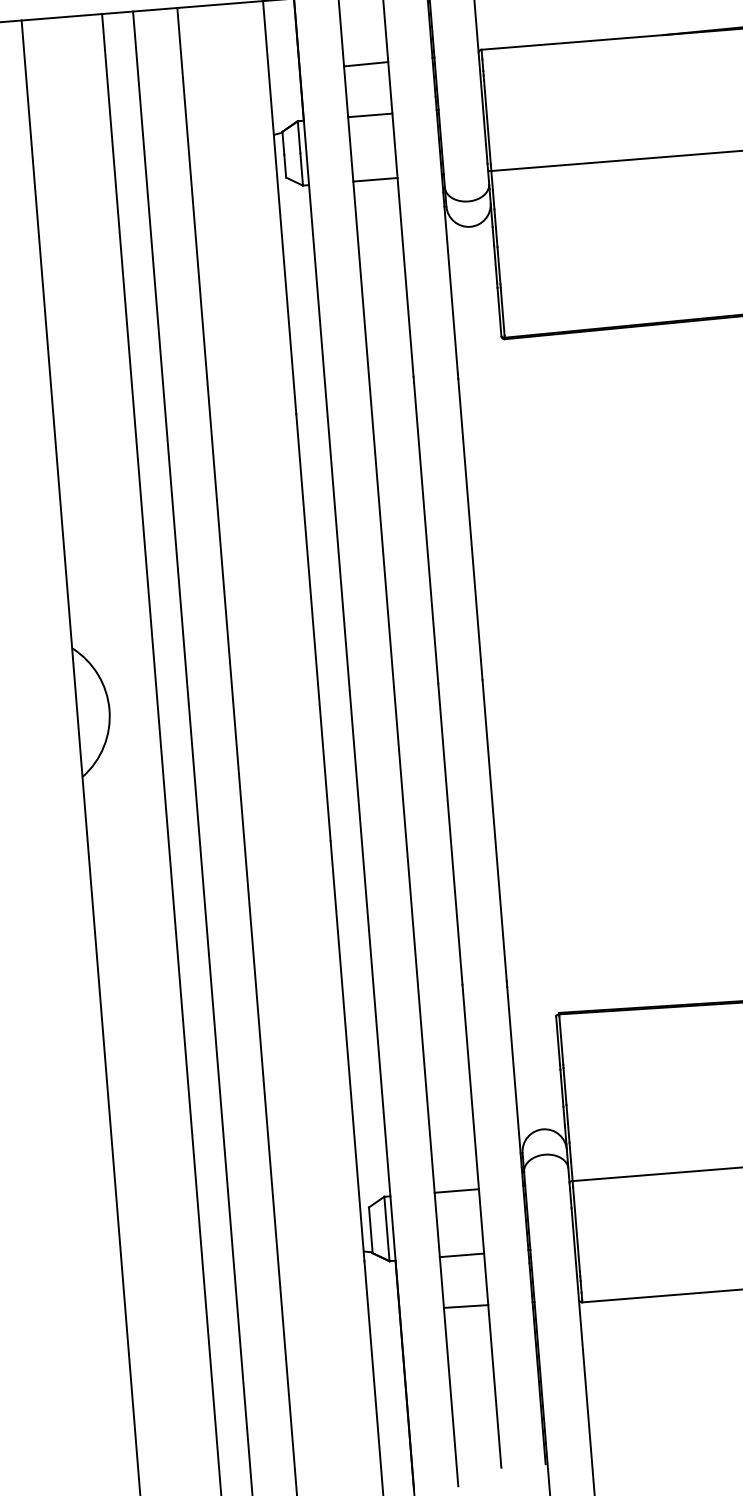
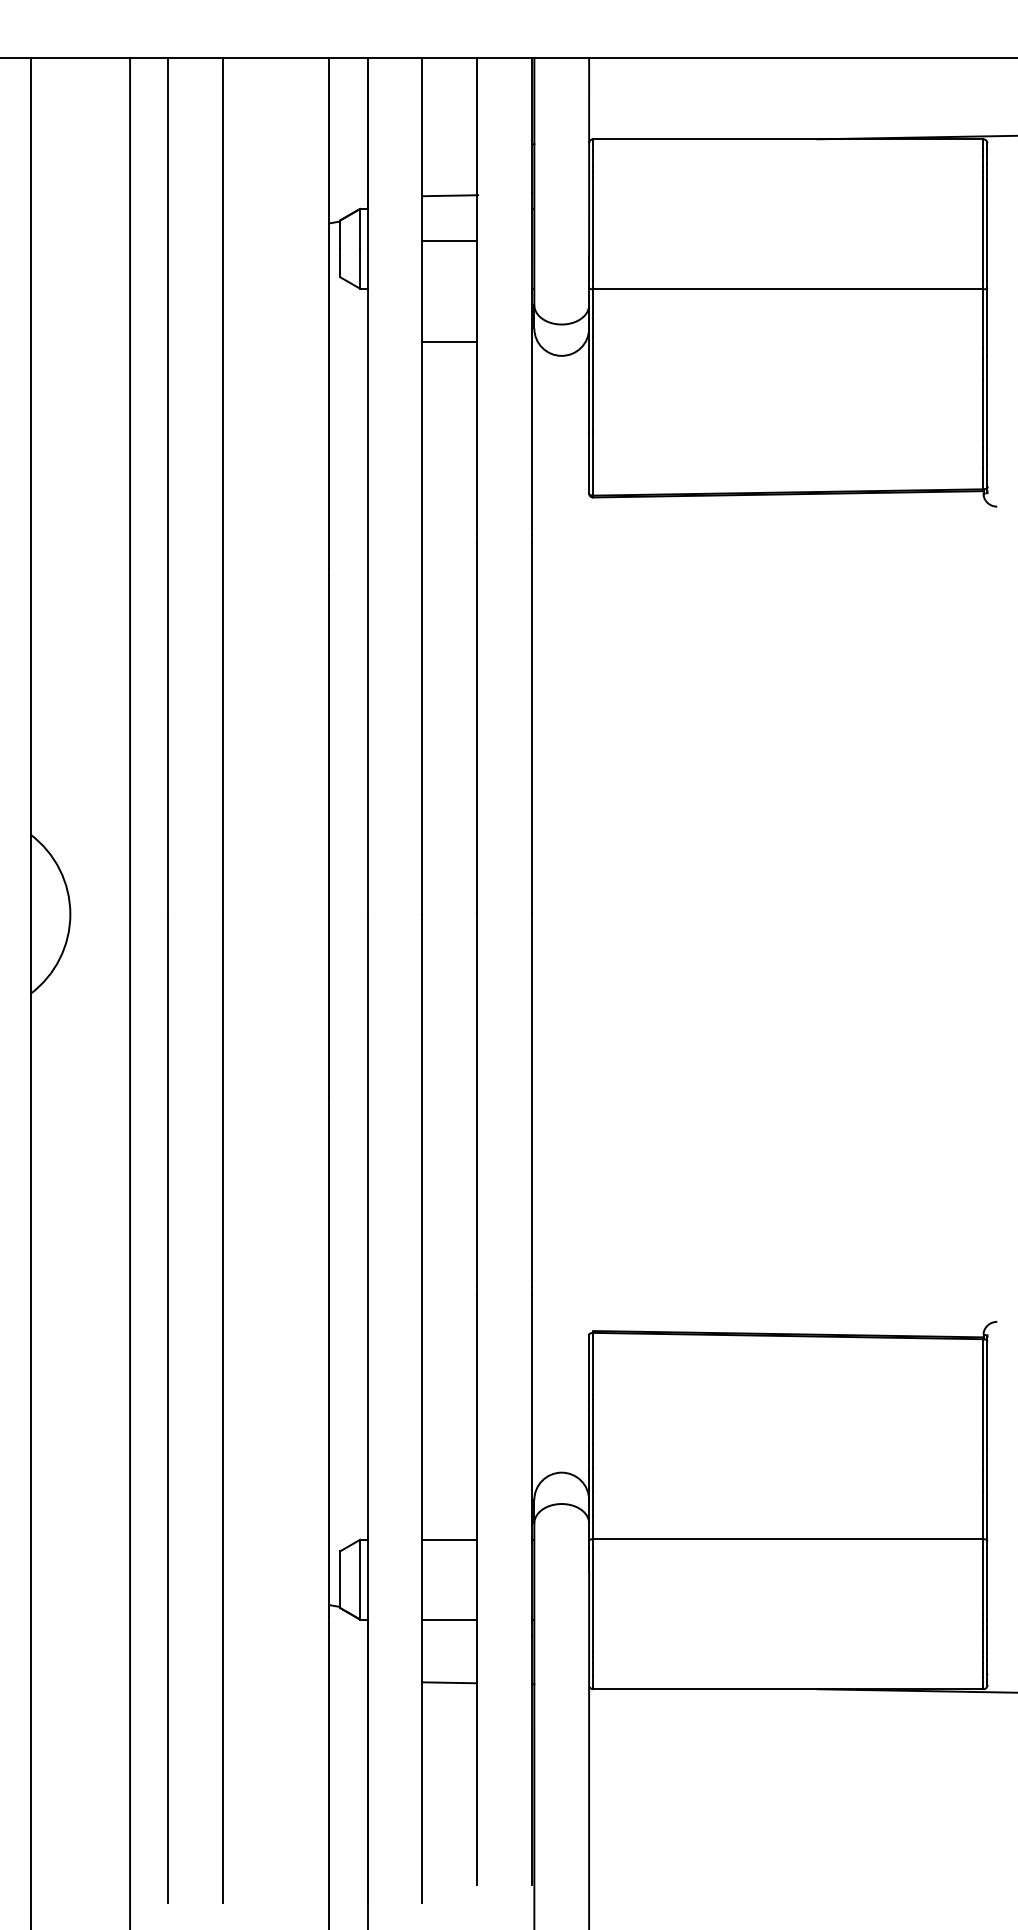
line: (365, 64) -> (450, 195), moved
line: (370, 115) -> (449, 241), moved
line: (375, 179) -> (449, 341), moved

